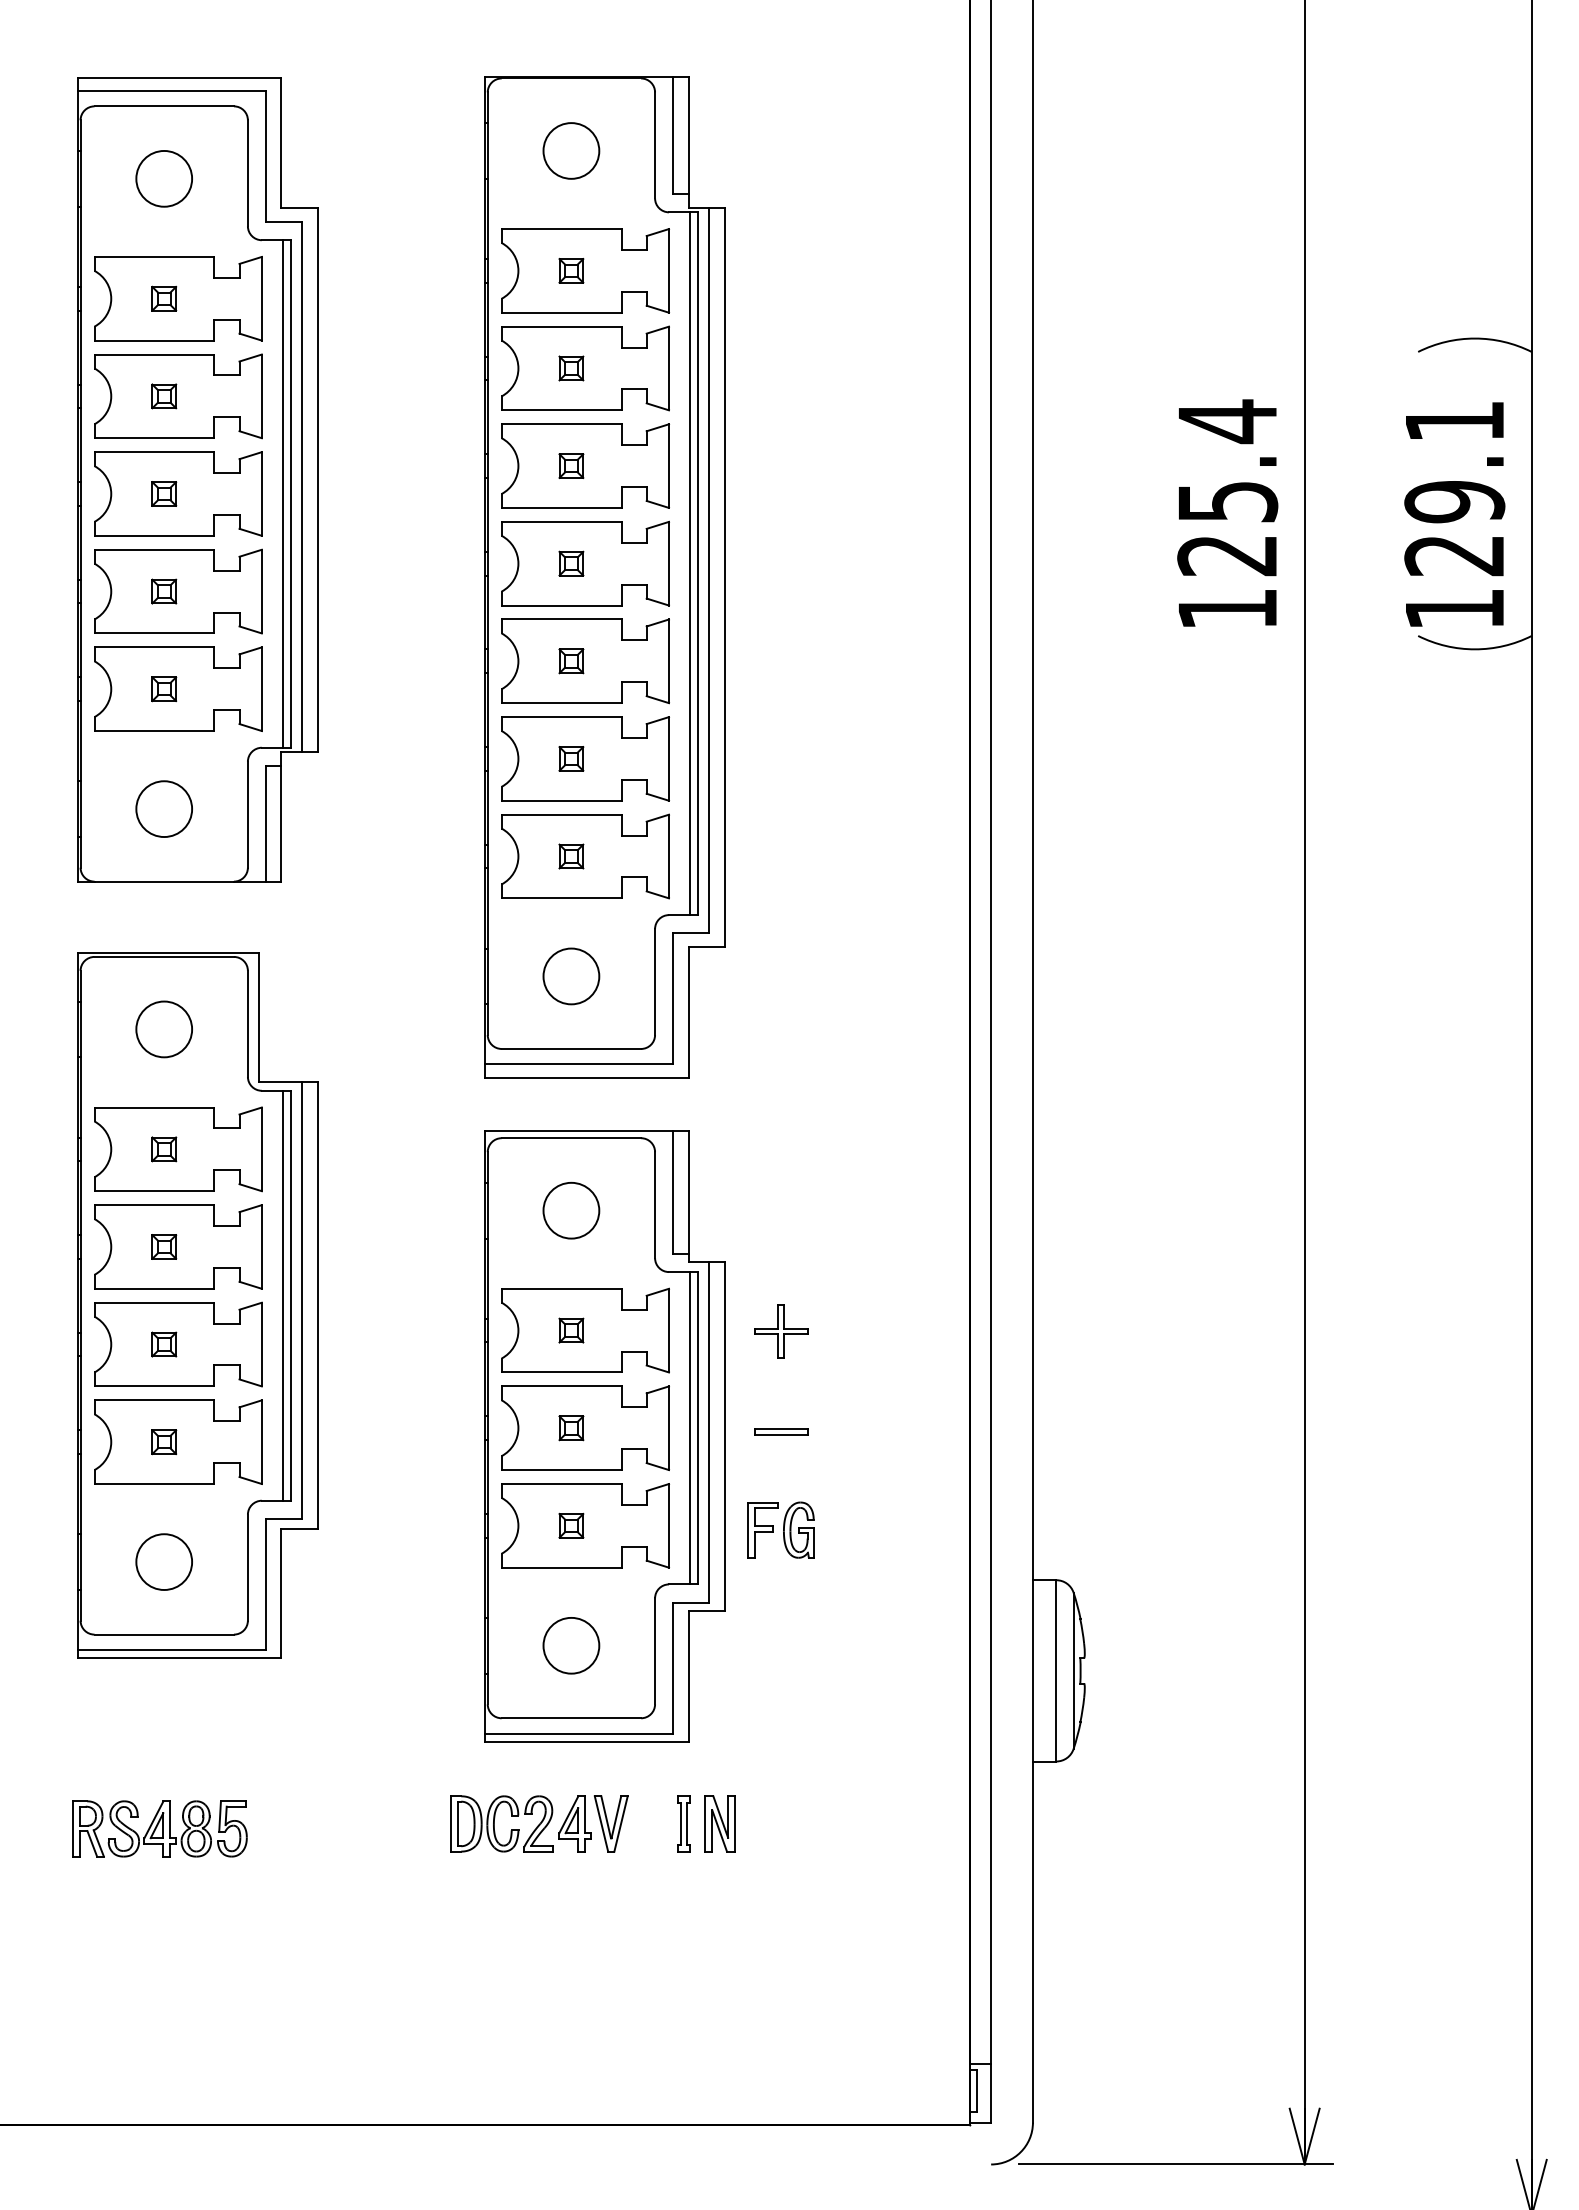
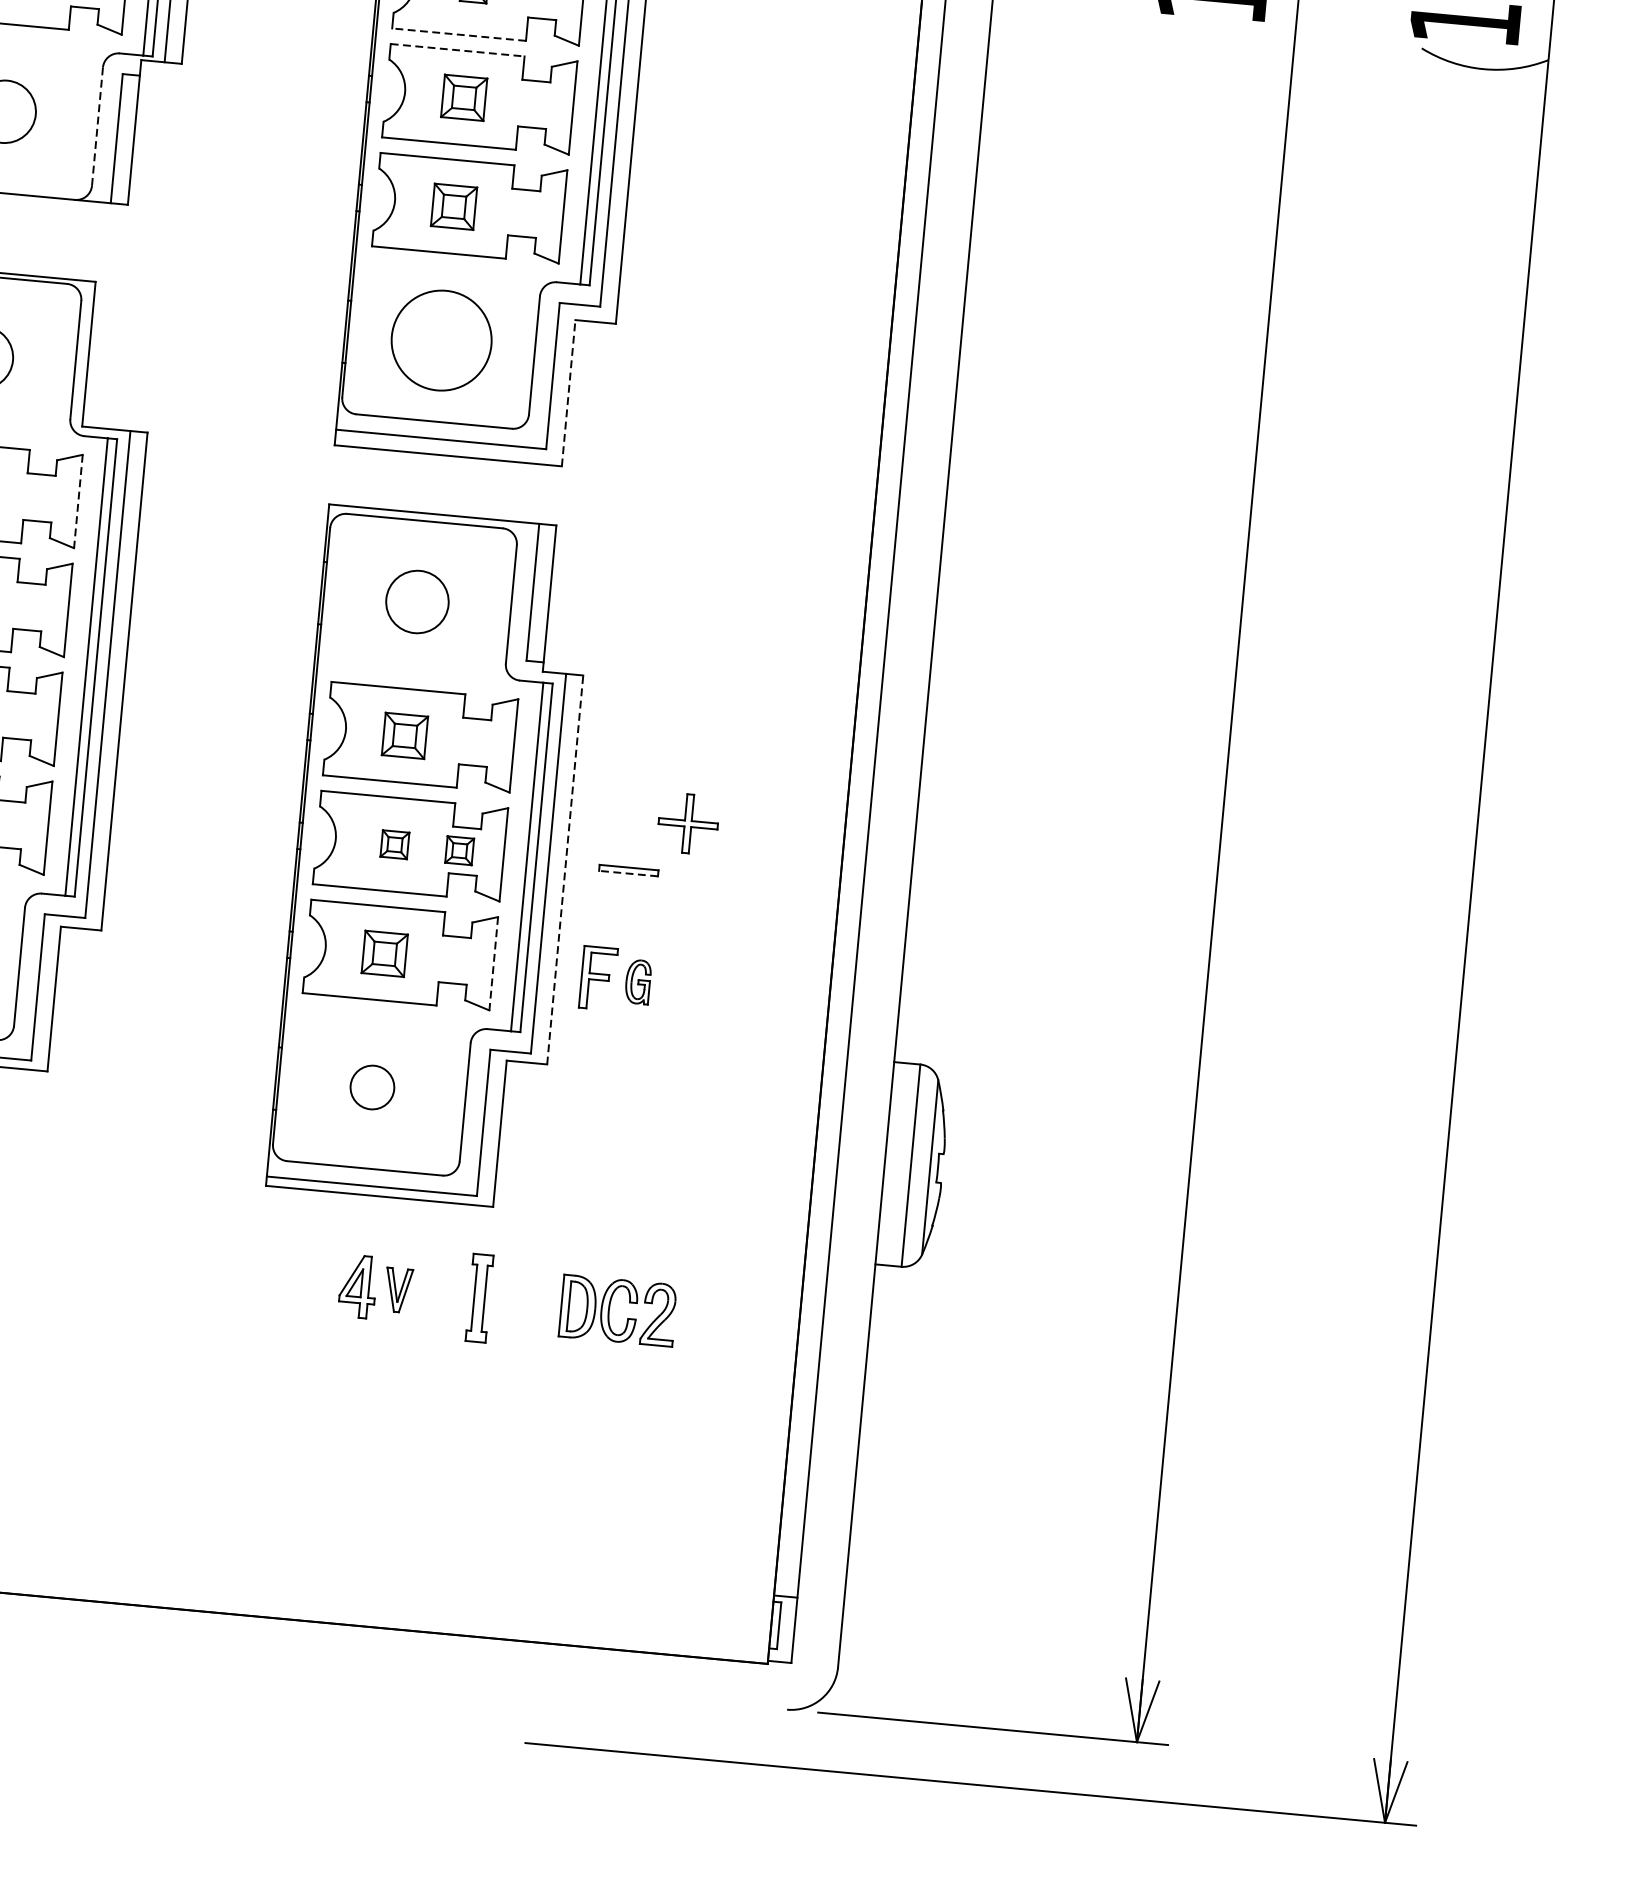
line: (561, 703) -> (458, 35), solid -> dashed
line: (561, 717) -> (457, 50), solid -> dashed
part: (571, 758) -> (464, 97), size x1.6
line: (247, 814) -> (97, 126), solid -> dashed
part: (571, 856) -> (454, 206), size x1.6
circle: (571, 976) -> (441, 340), size x1.6
line: (688, 1012) -> (568, 392), solid -> dashed
line: (261, 1149) -> (77, 501), solid -> dashed
part: (571, 1330) -> (405, 735), size x1.6
part: (781, 1331) -> (688, 823), moved
part: (629, 1428) -> (459, 851), added
line: (780, 1434) -> (627, 873), solid -> dashed
line: (724, 1436) -> (564, 869), solid -> dashed
part: (571, 1525) -> (384, 953), size x1.6
line: (669, 1525) -> (494, 963), solid -> dashed
part: (798, 1529) -> (637, 981), size x0.7
circle: (571, 1645) -> (372, 1087), size x0.7
part: (494, 1823) -> (609, 1309), moved
part: (610, 1823) -> (397, 1289), size x0.7
part: (683, 1823) -> (479, 1297), size x1.4
part: (719, 1823) -> (519, 1301), removed

